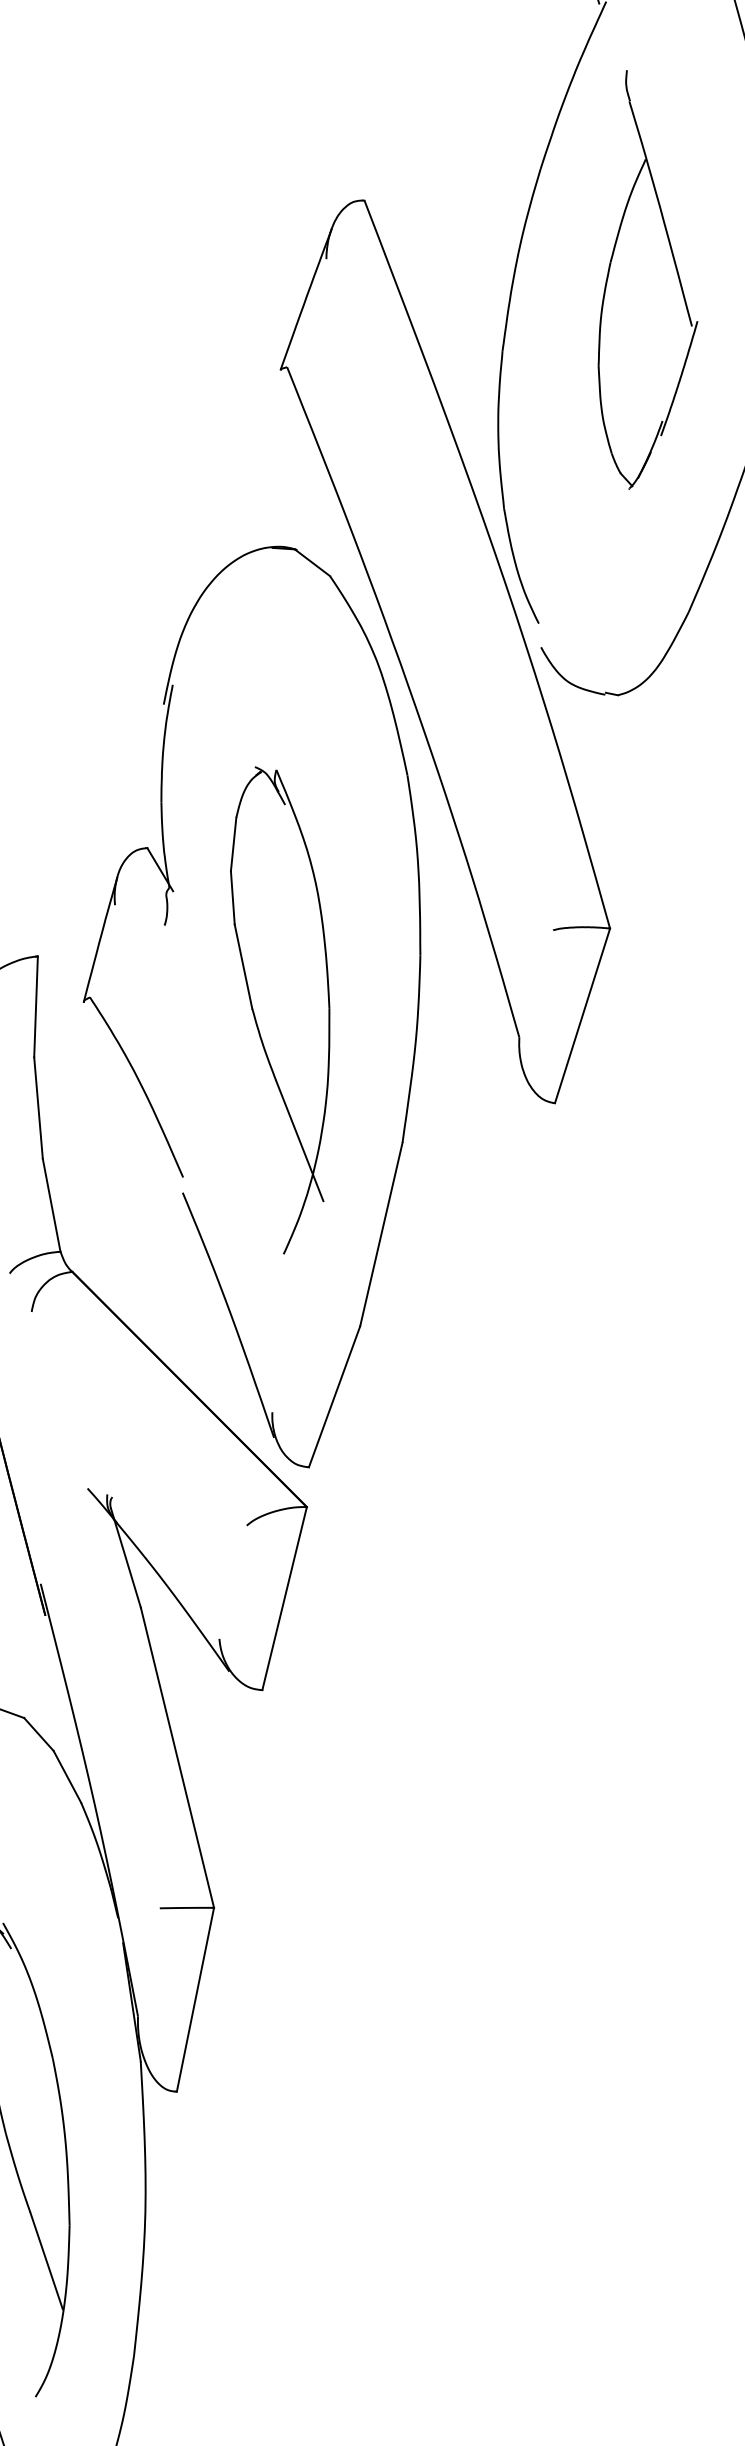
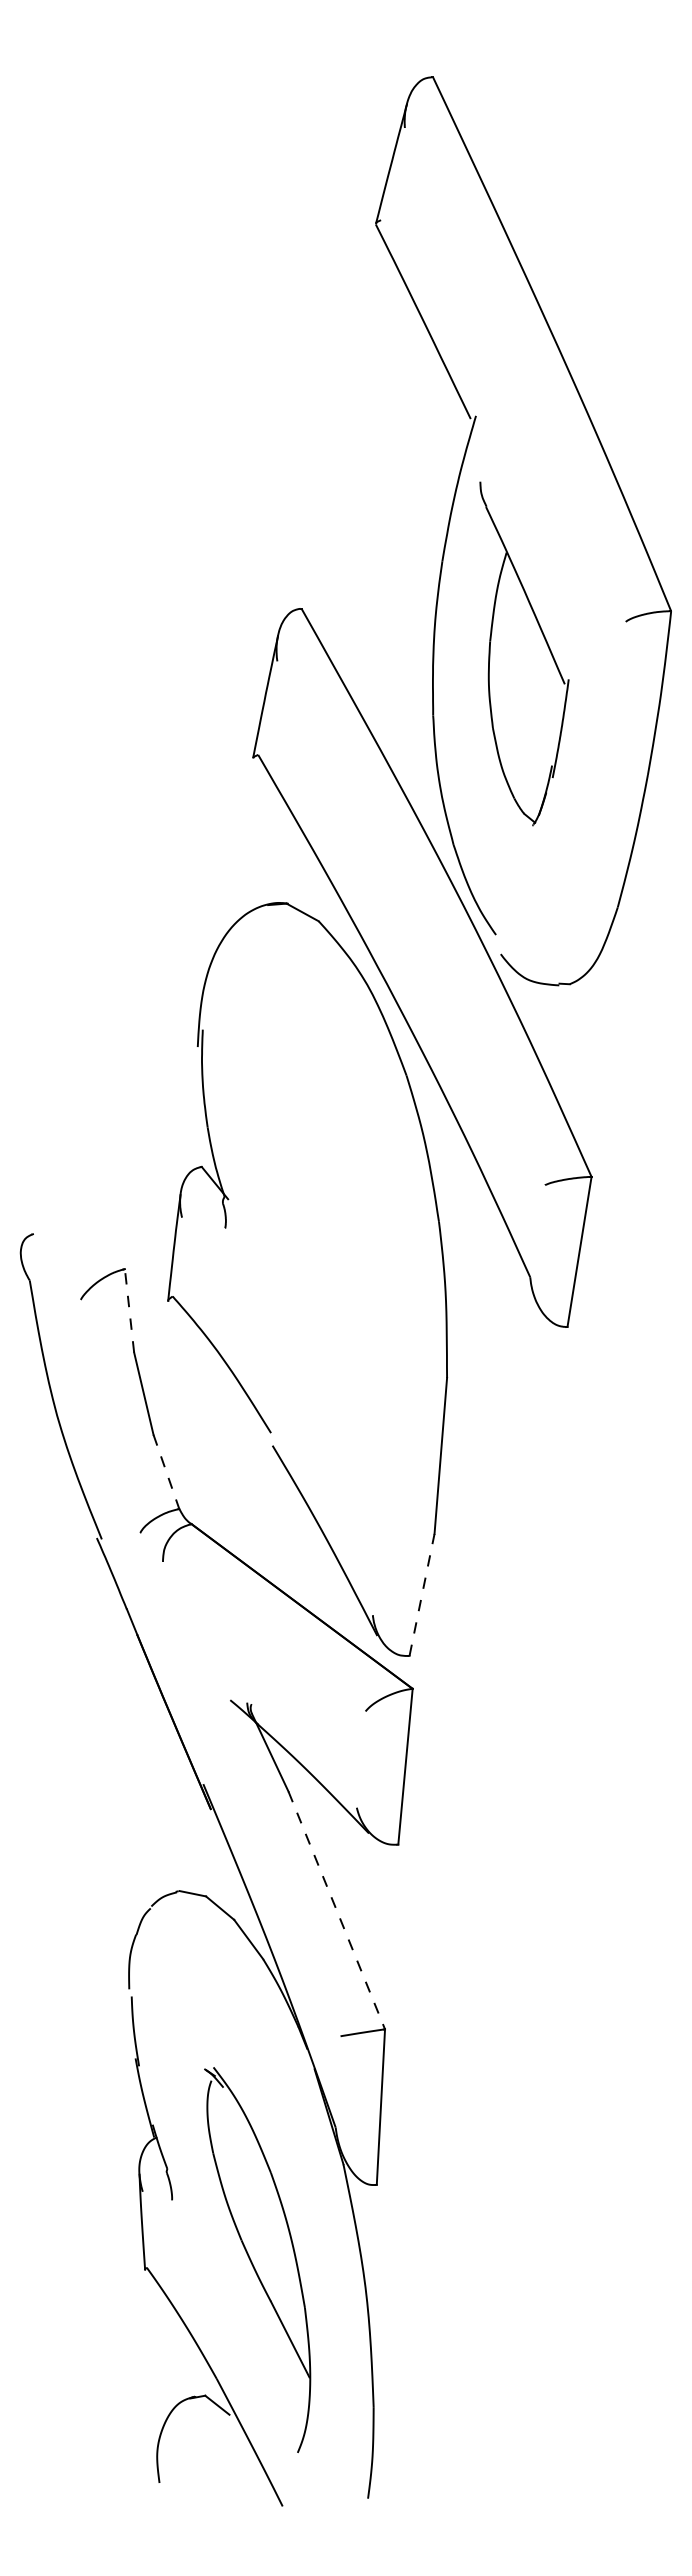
part: (676, 273) -> (545, 642), moved
line: (36, 1006) -> (129, 1310), solid -> dashed
part: (279, 1012) -> (330, 1285), removed
line: (51, 1206) -> (166, 1472), solid -> dashed
line: (335, 1396) -> (422, 1594), solid -> dashed
line: (177, 1757) -> (336, 1910), solid -> dashed

